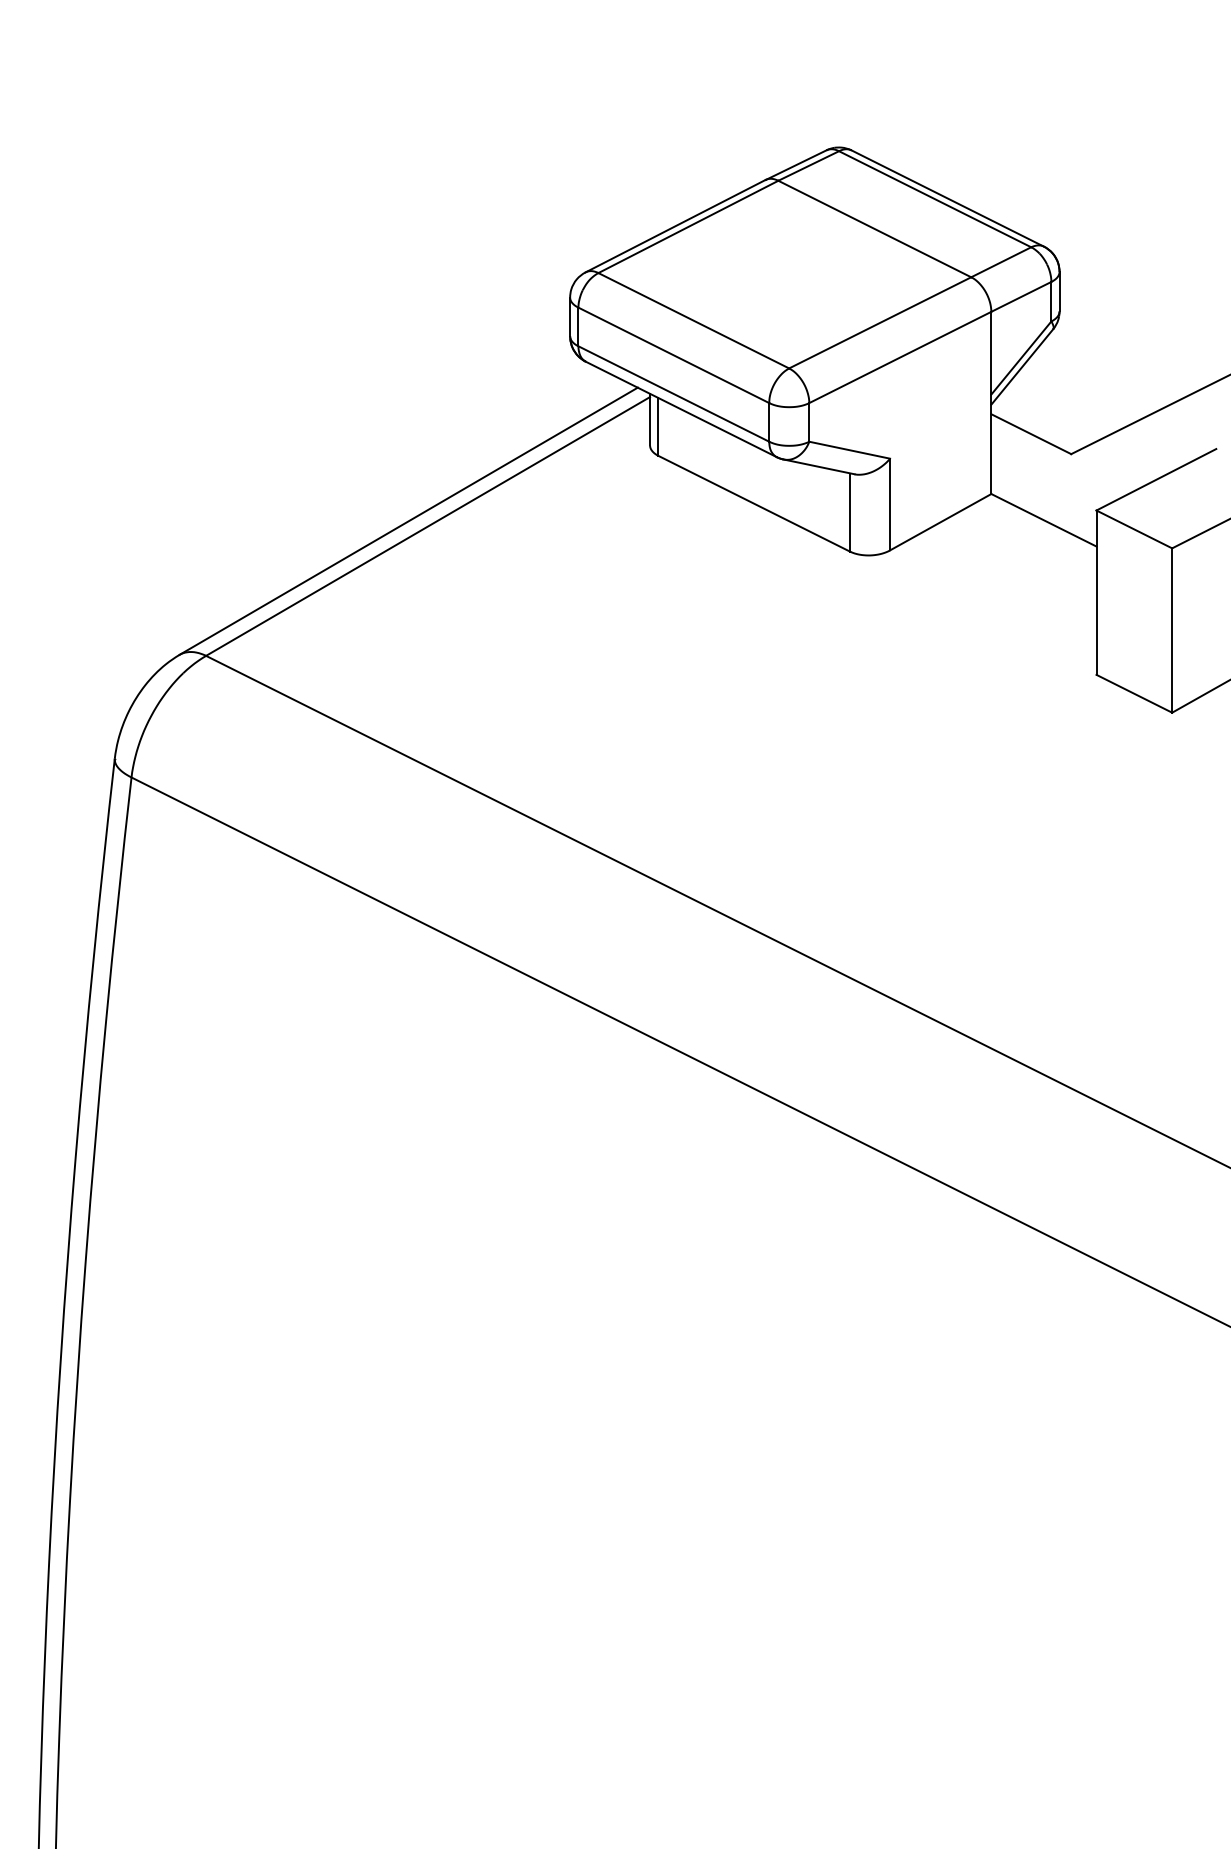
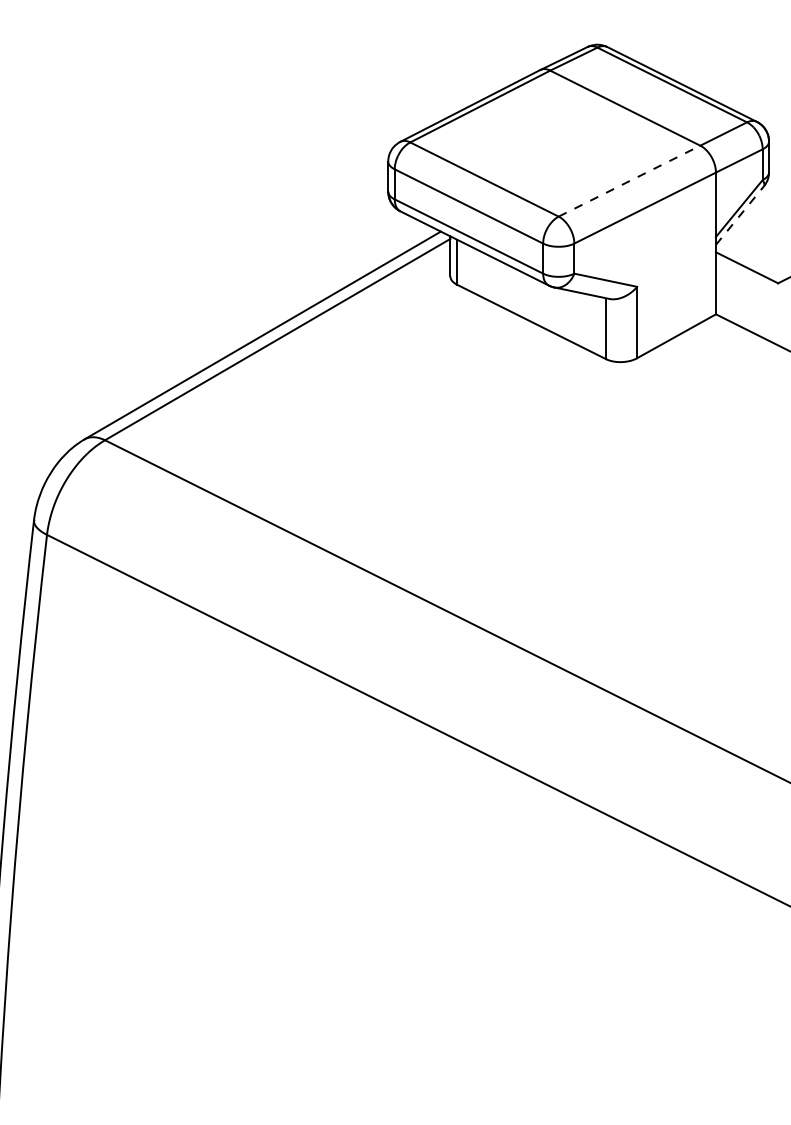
line: (880, 322) -> (629, 180), solid -> dashed
line: (1022, 367) -> (740, 215), solid -> dashed

